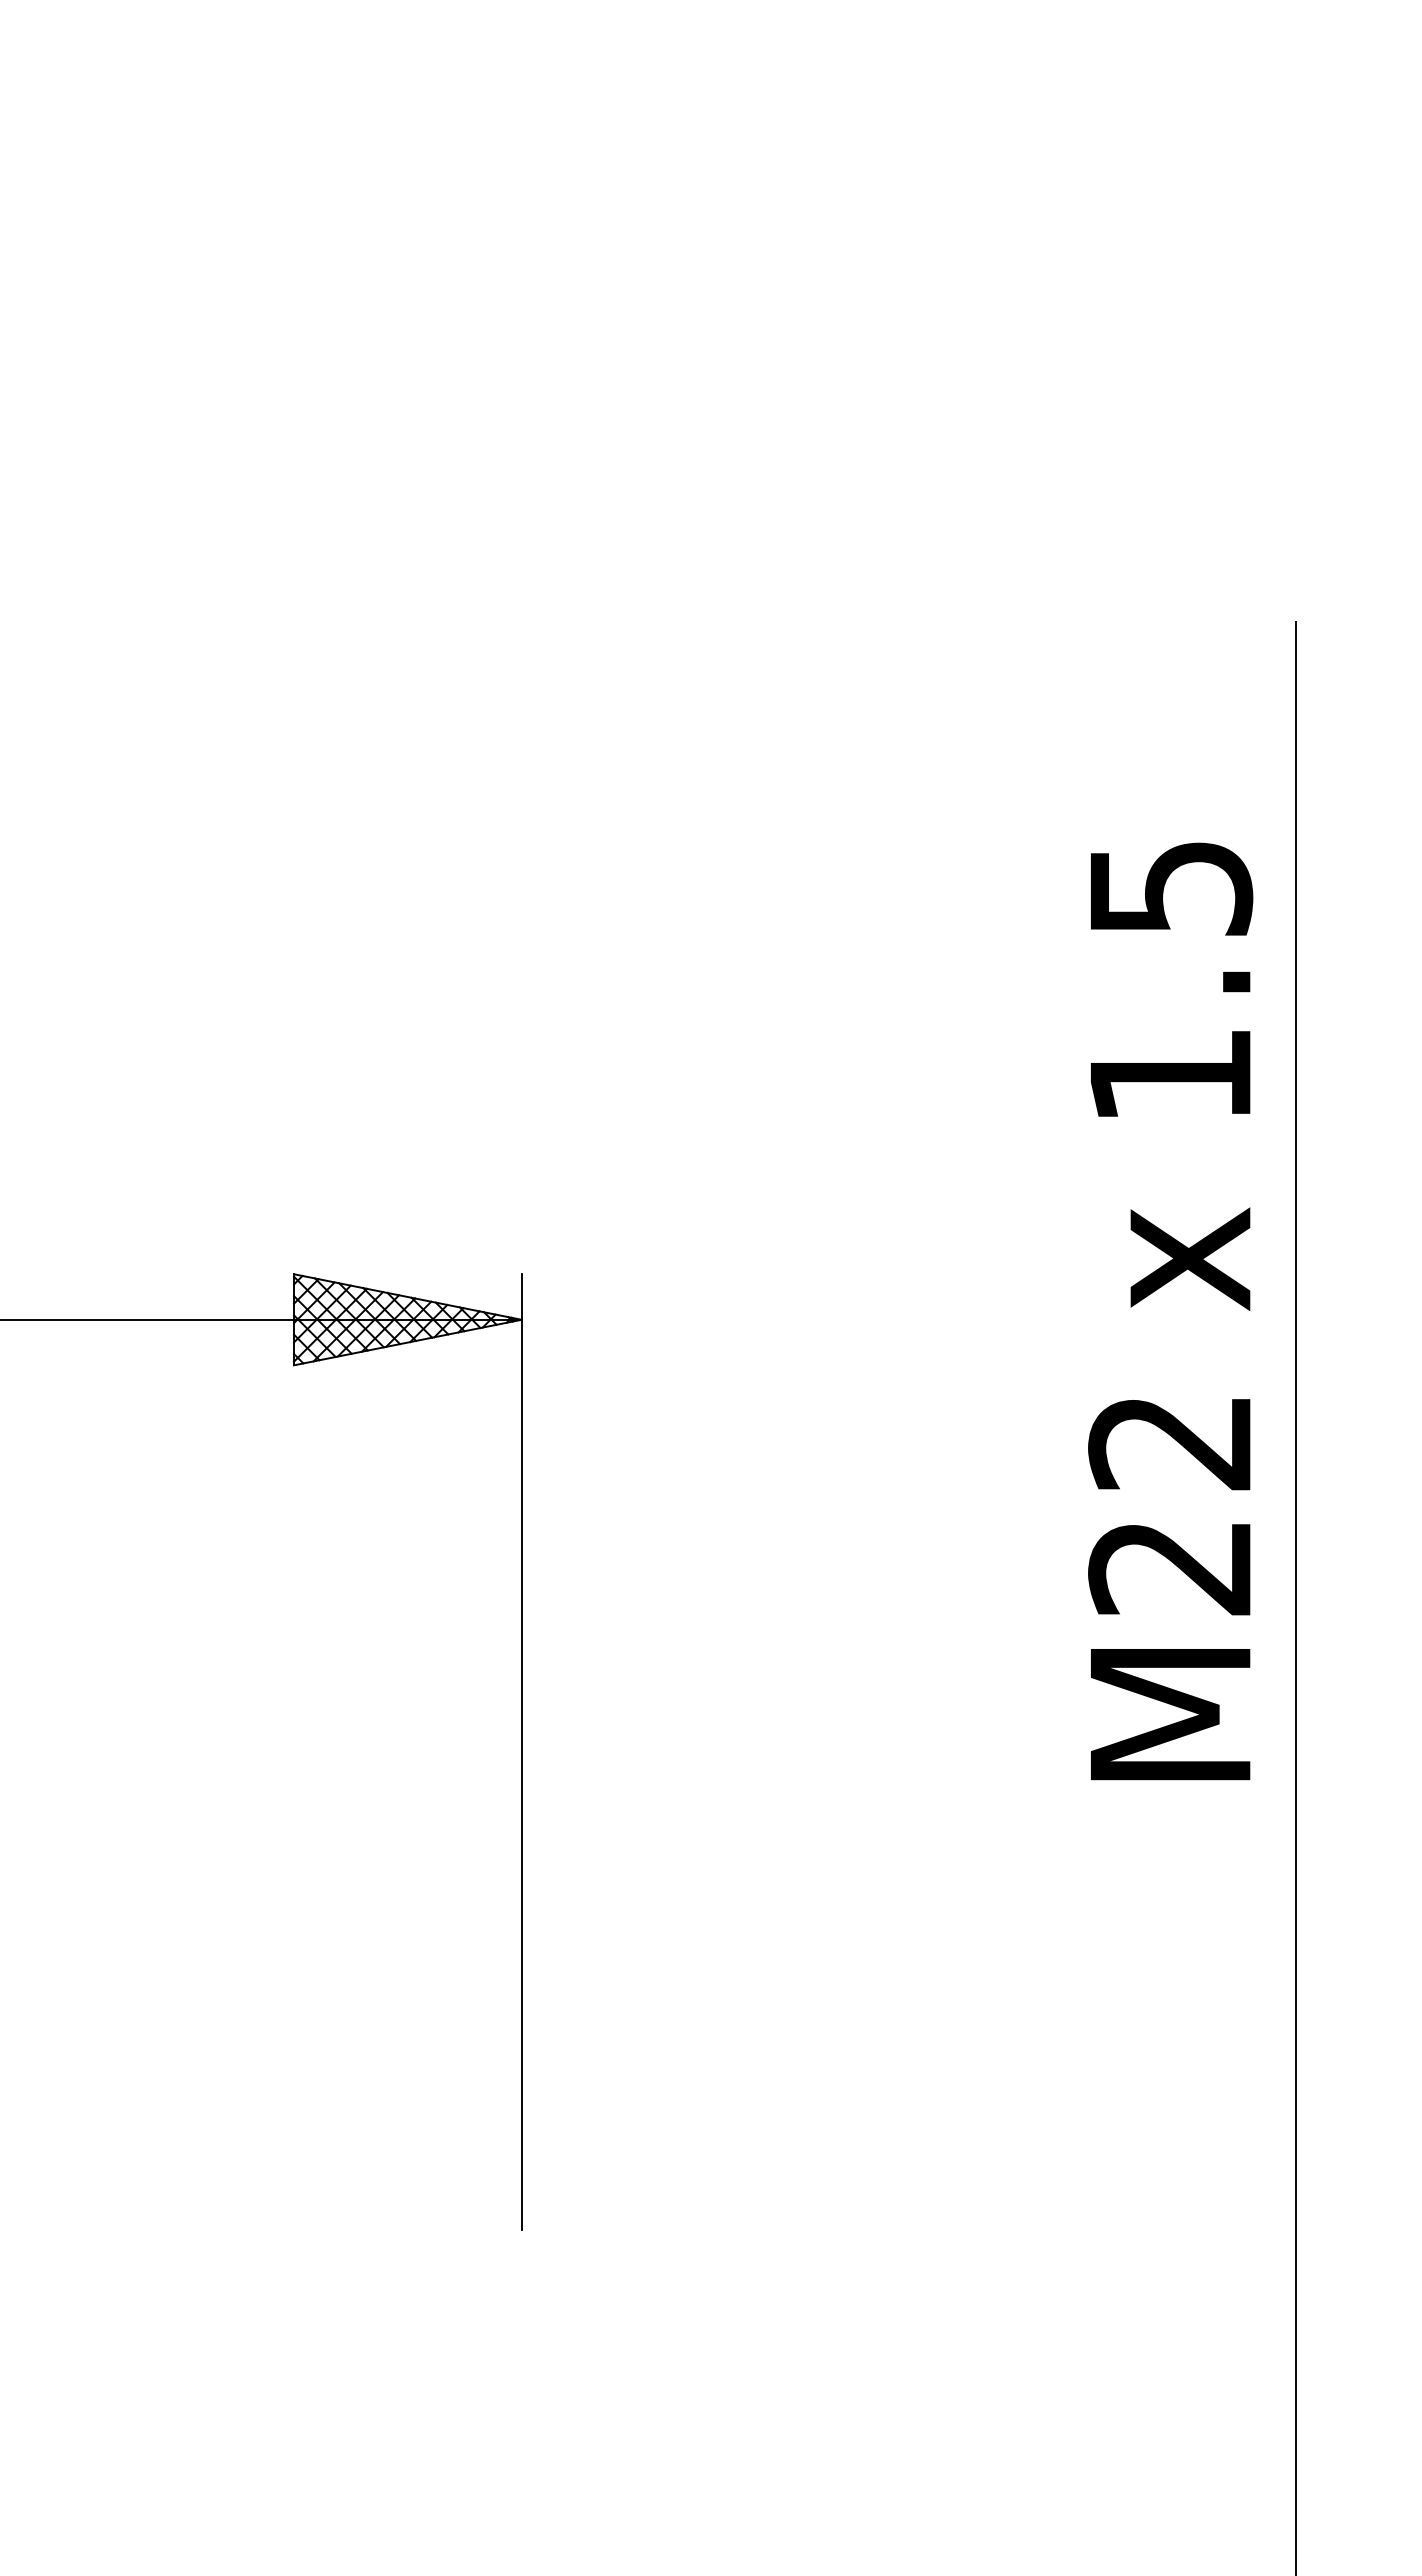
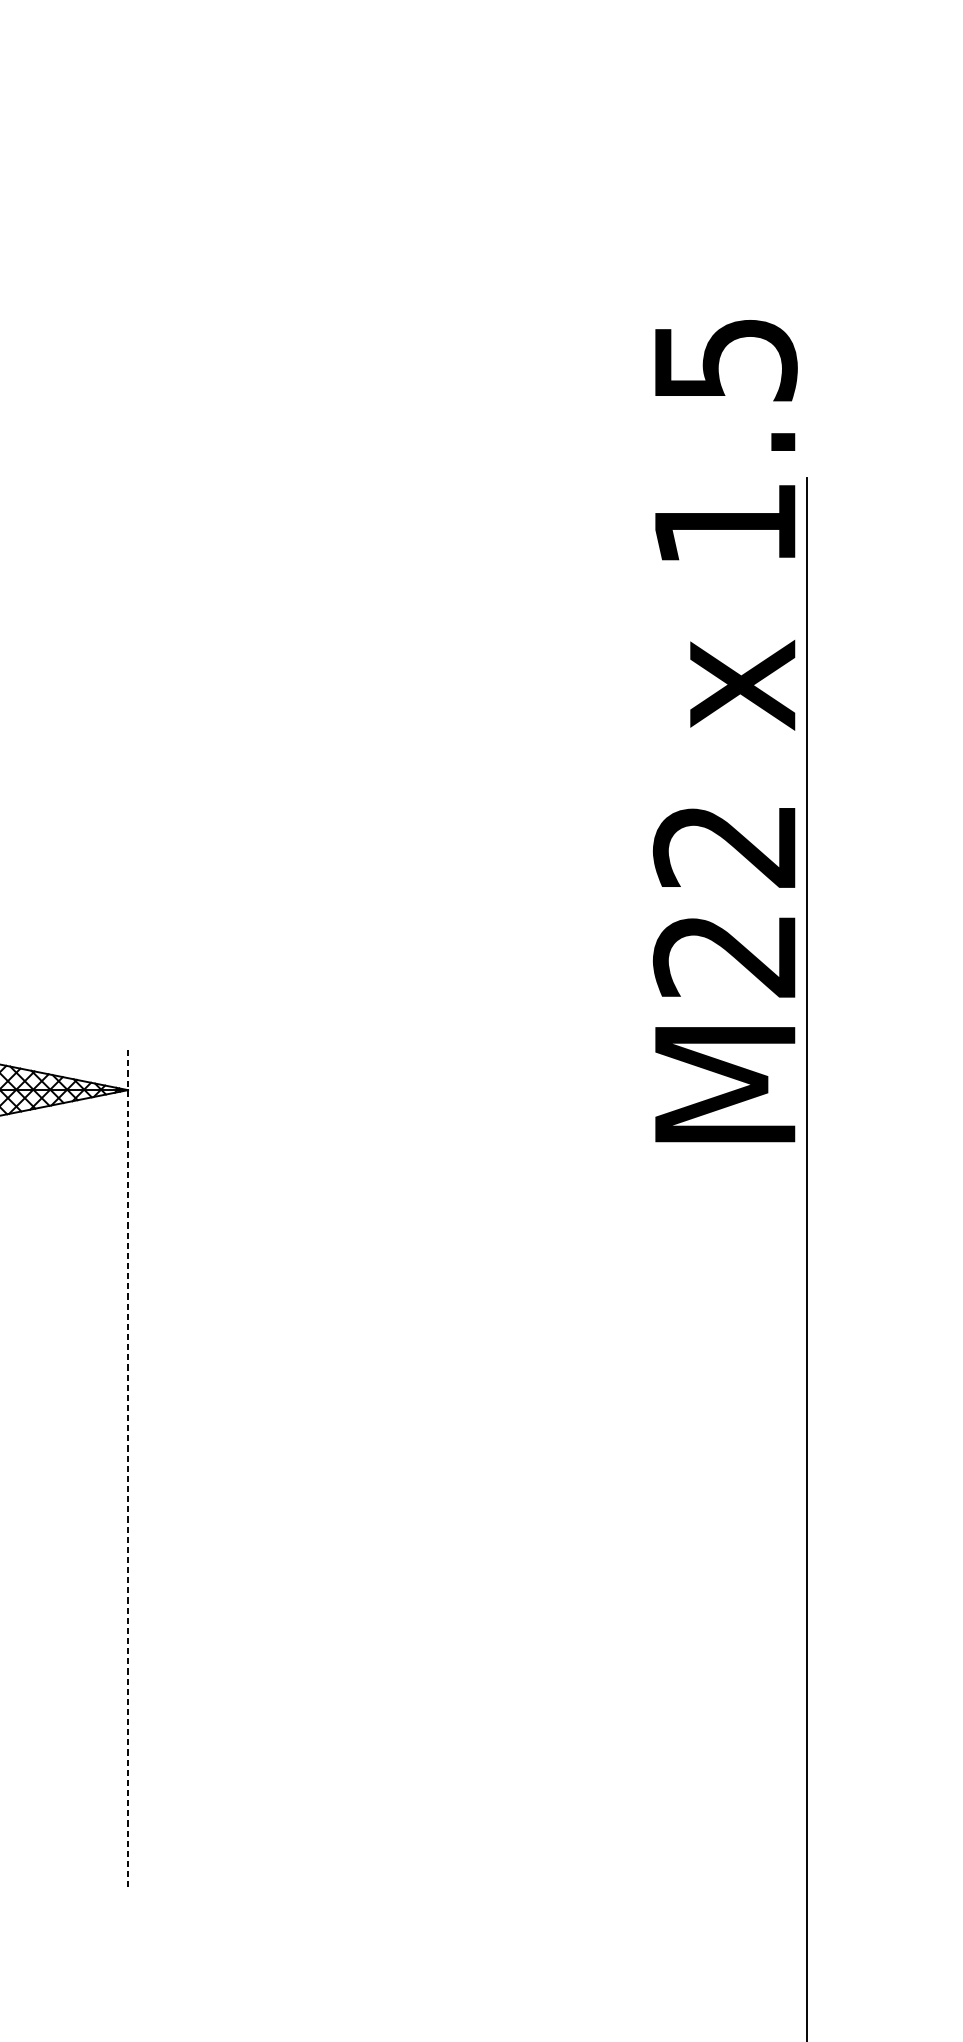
text: (1170, 1311) -> (725, 731), moved
line: (521, 1752) -> (127, 1469), solid -> dashed

